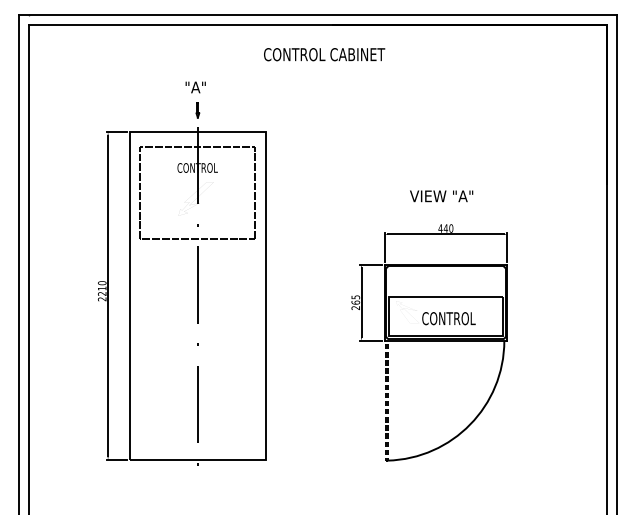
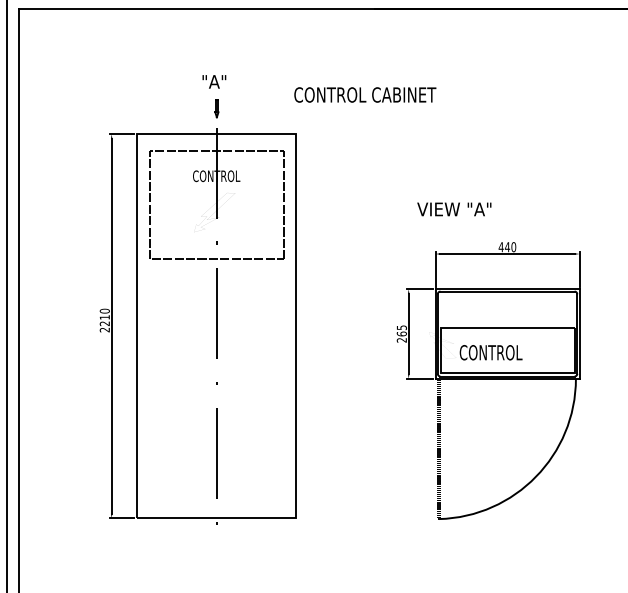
text: (324, 54) -> (365, 94), moved
text: (441, 196) -> (454, 209), moved
text: (448, 318) -> (490, 352), moved

